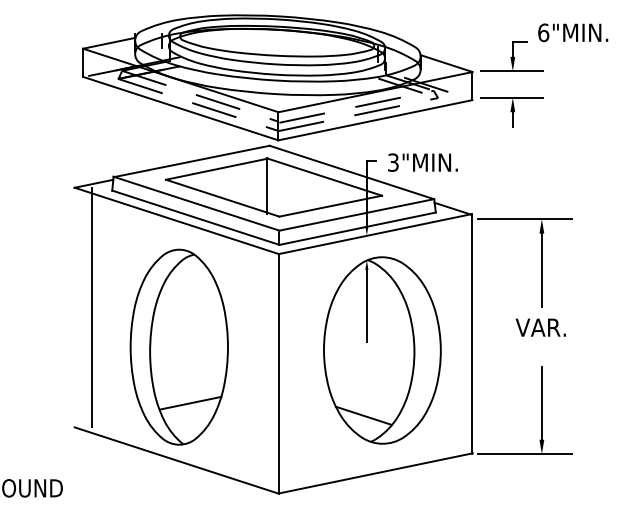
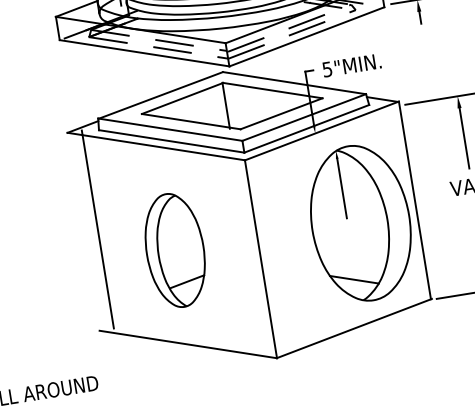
text: (393, 162) -> (327, 69), 3"MIN. -> 5"MIN.
part: (178, 346) -> (174, 250), size x0.7
part: (382, 350) -> (360, 223), moved

